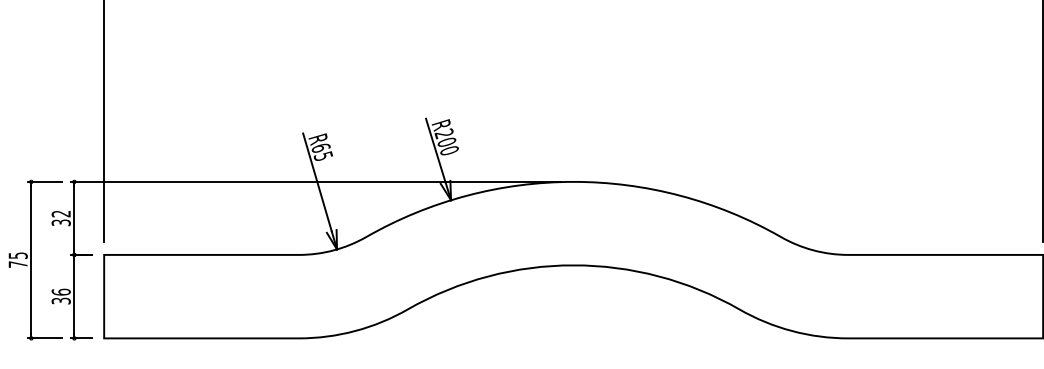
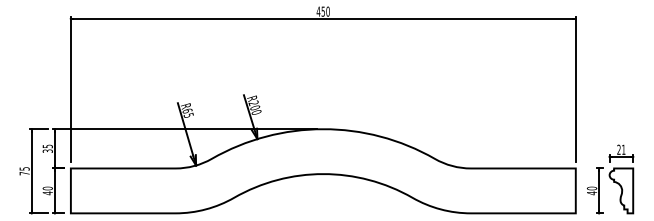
text: (60, 214) -> (47, 146), 32 -> 35
text: (60, 295) -> (47, 190), 36 -> 40

